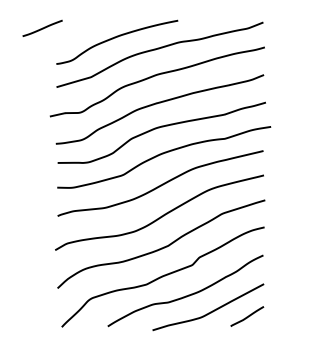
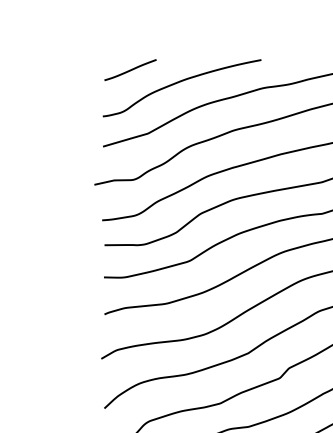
line: (42, 27) -> (130, 68), moved

